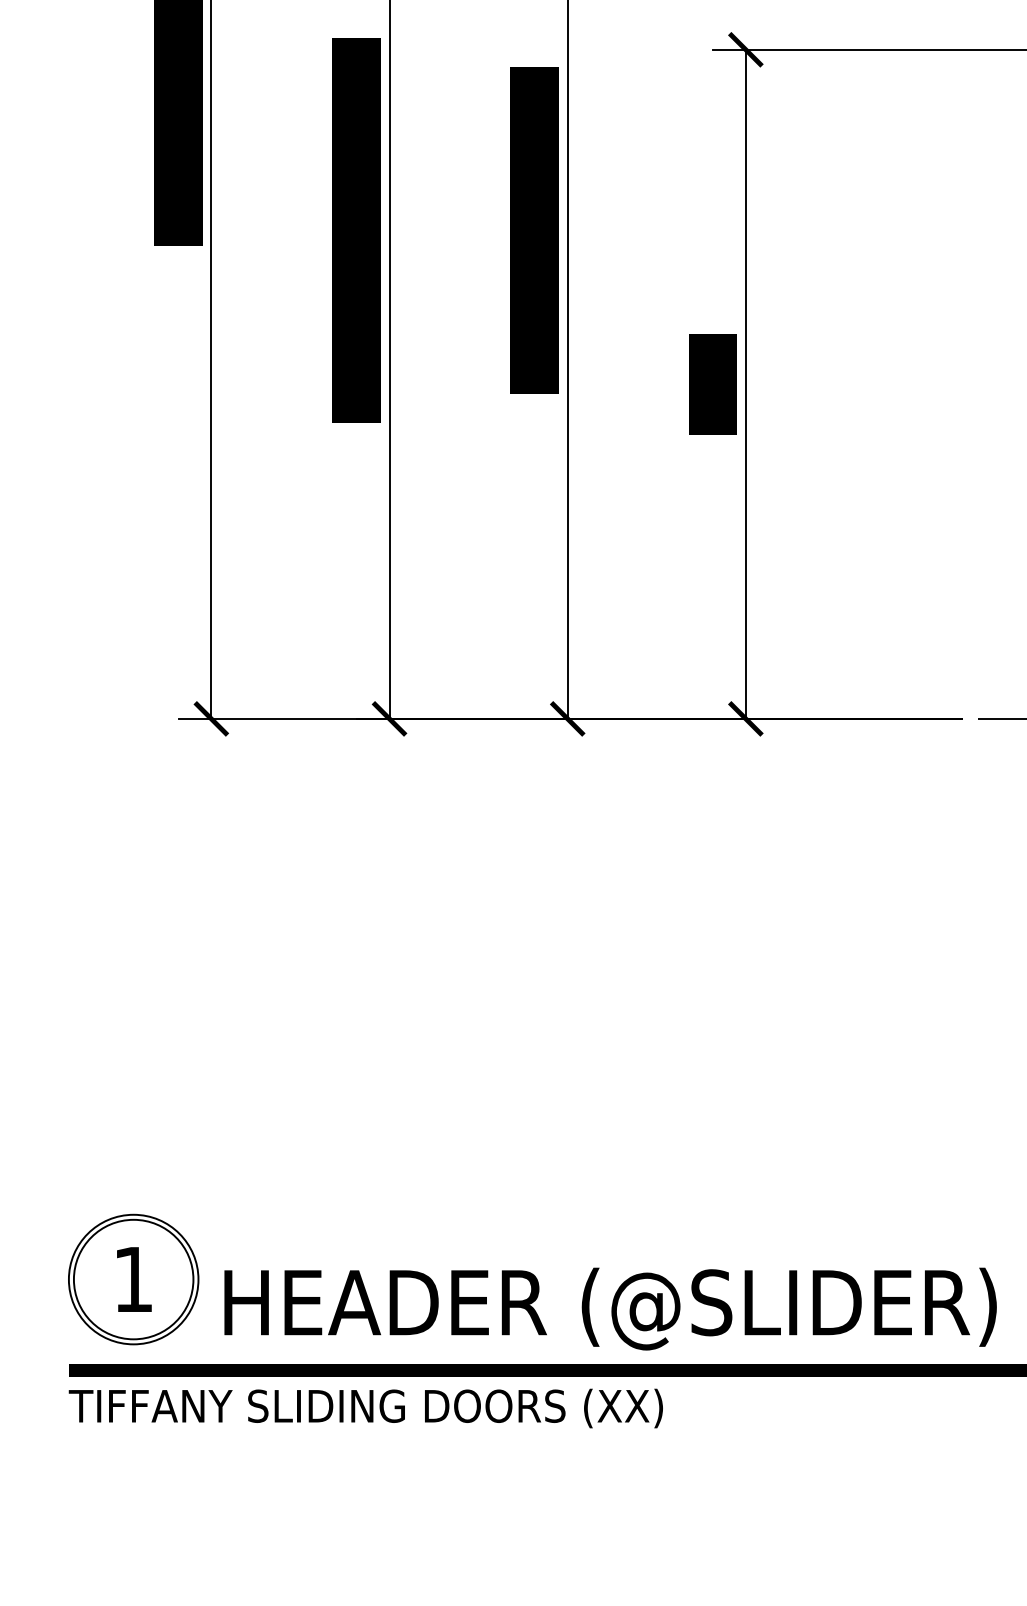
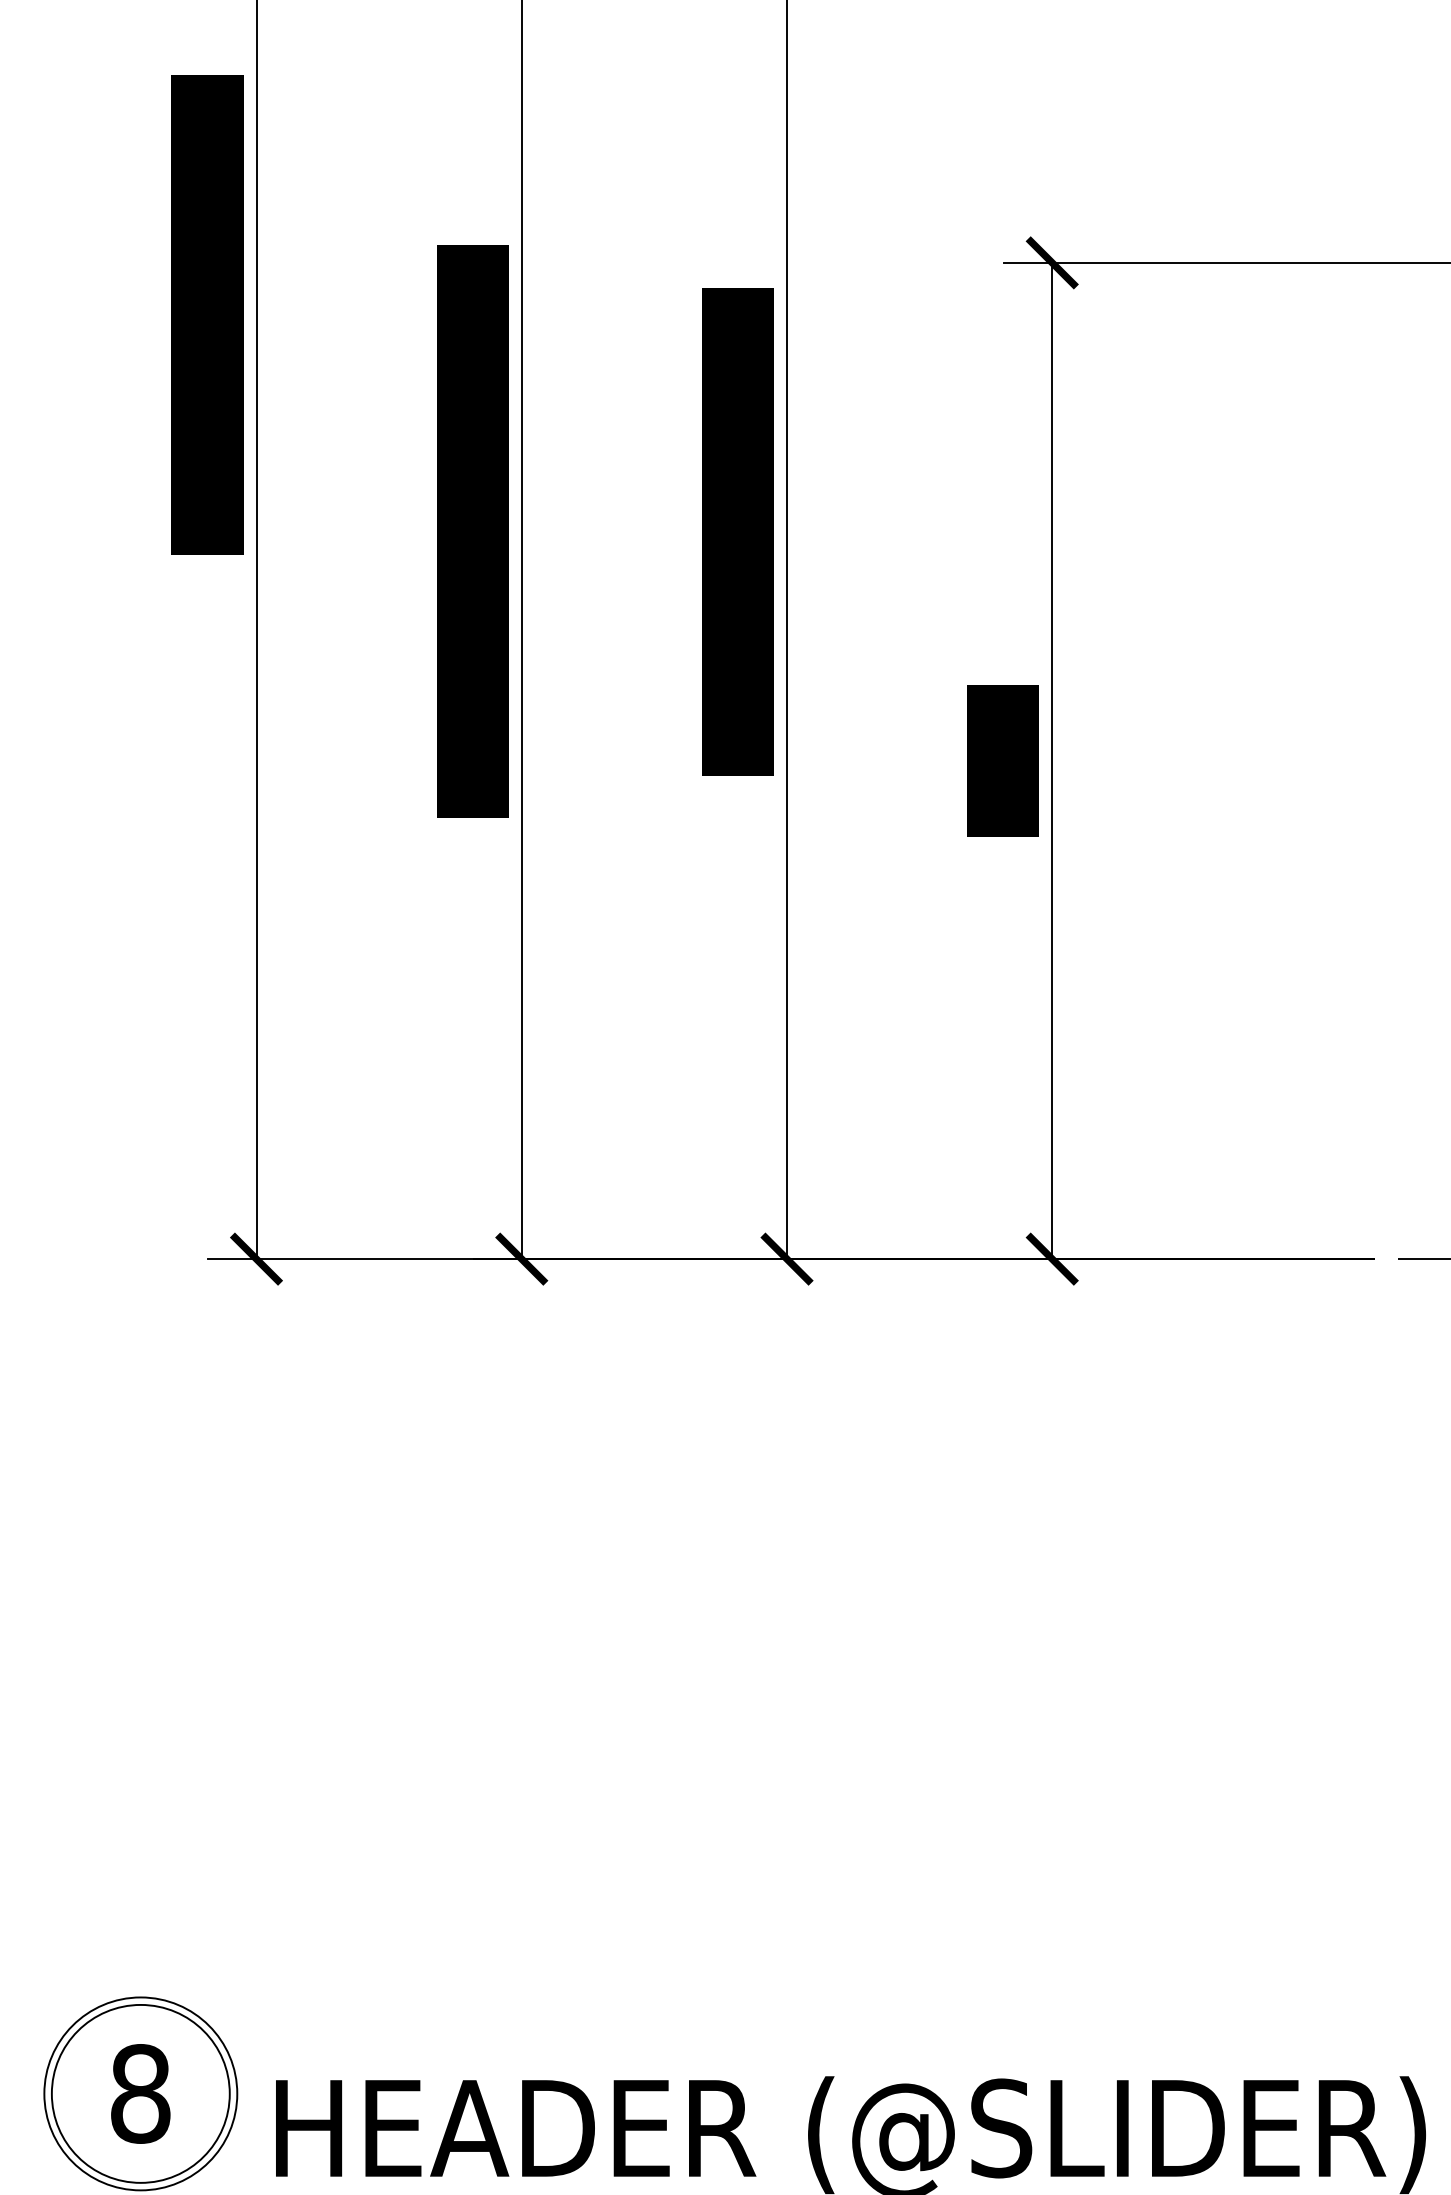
text: (133, 1279) -> (140, 2093), 1 -> 8

